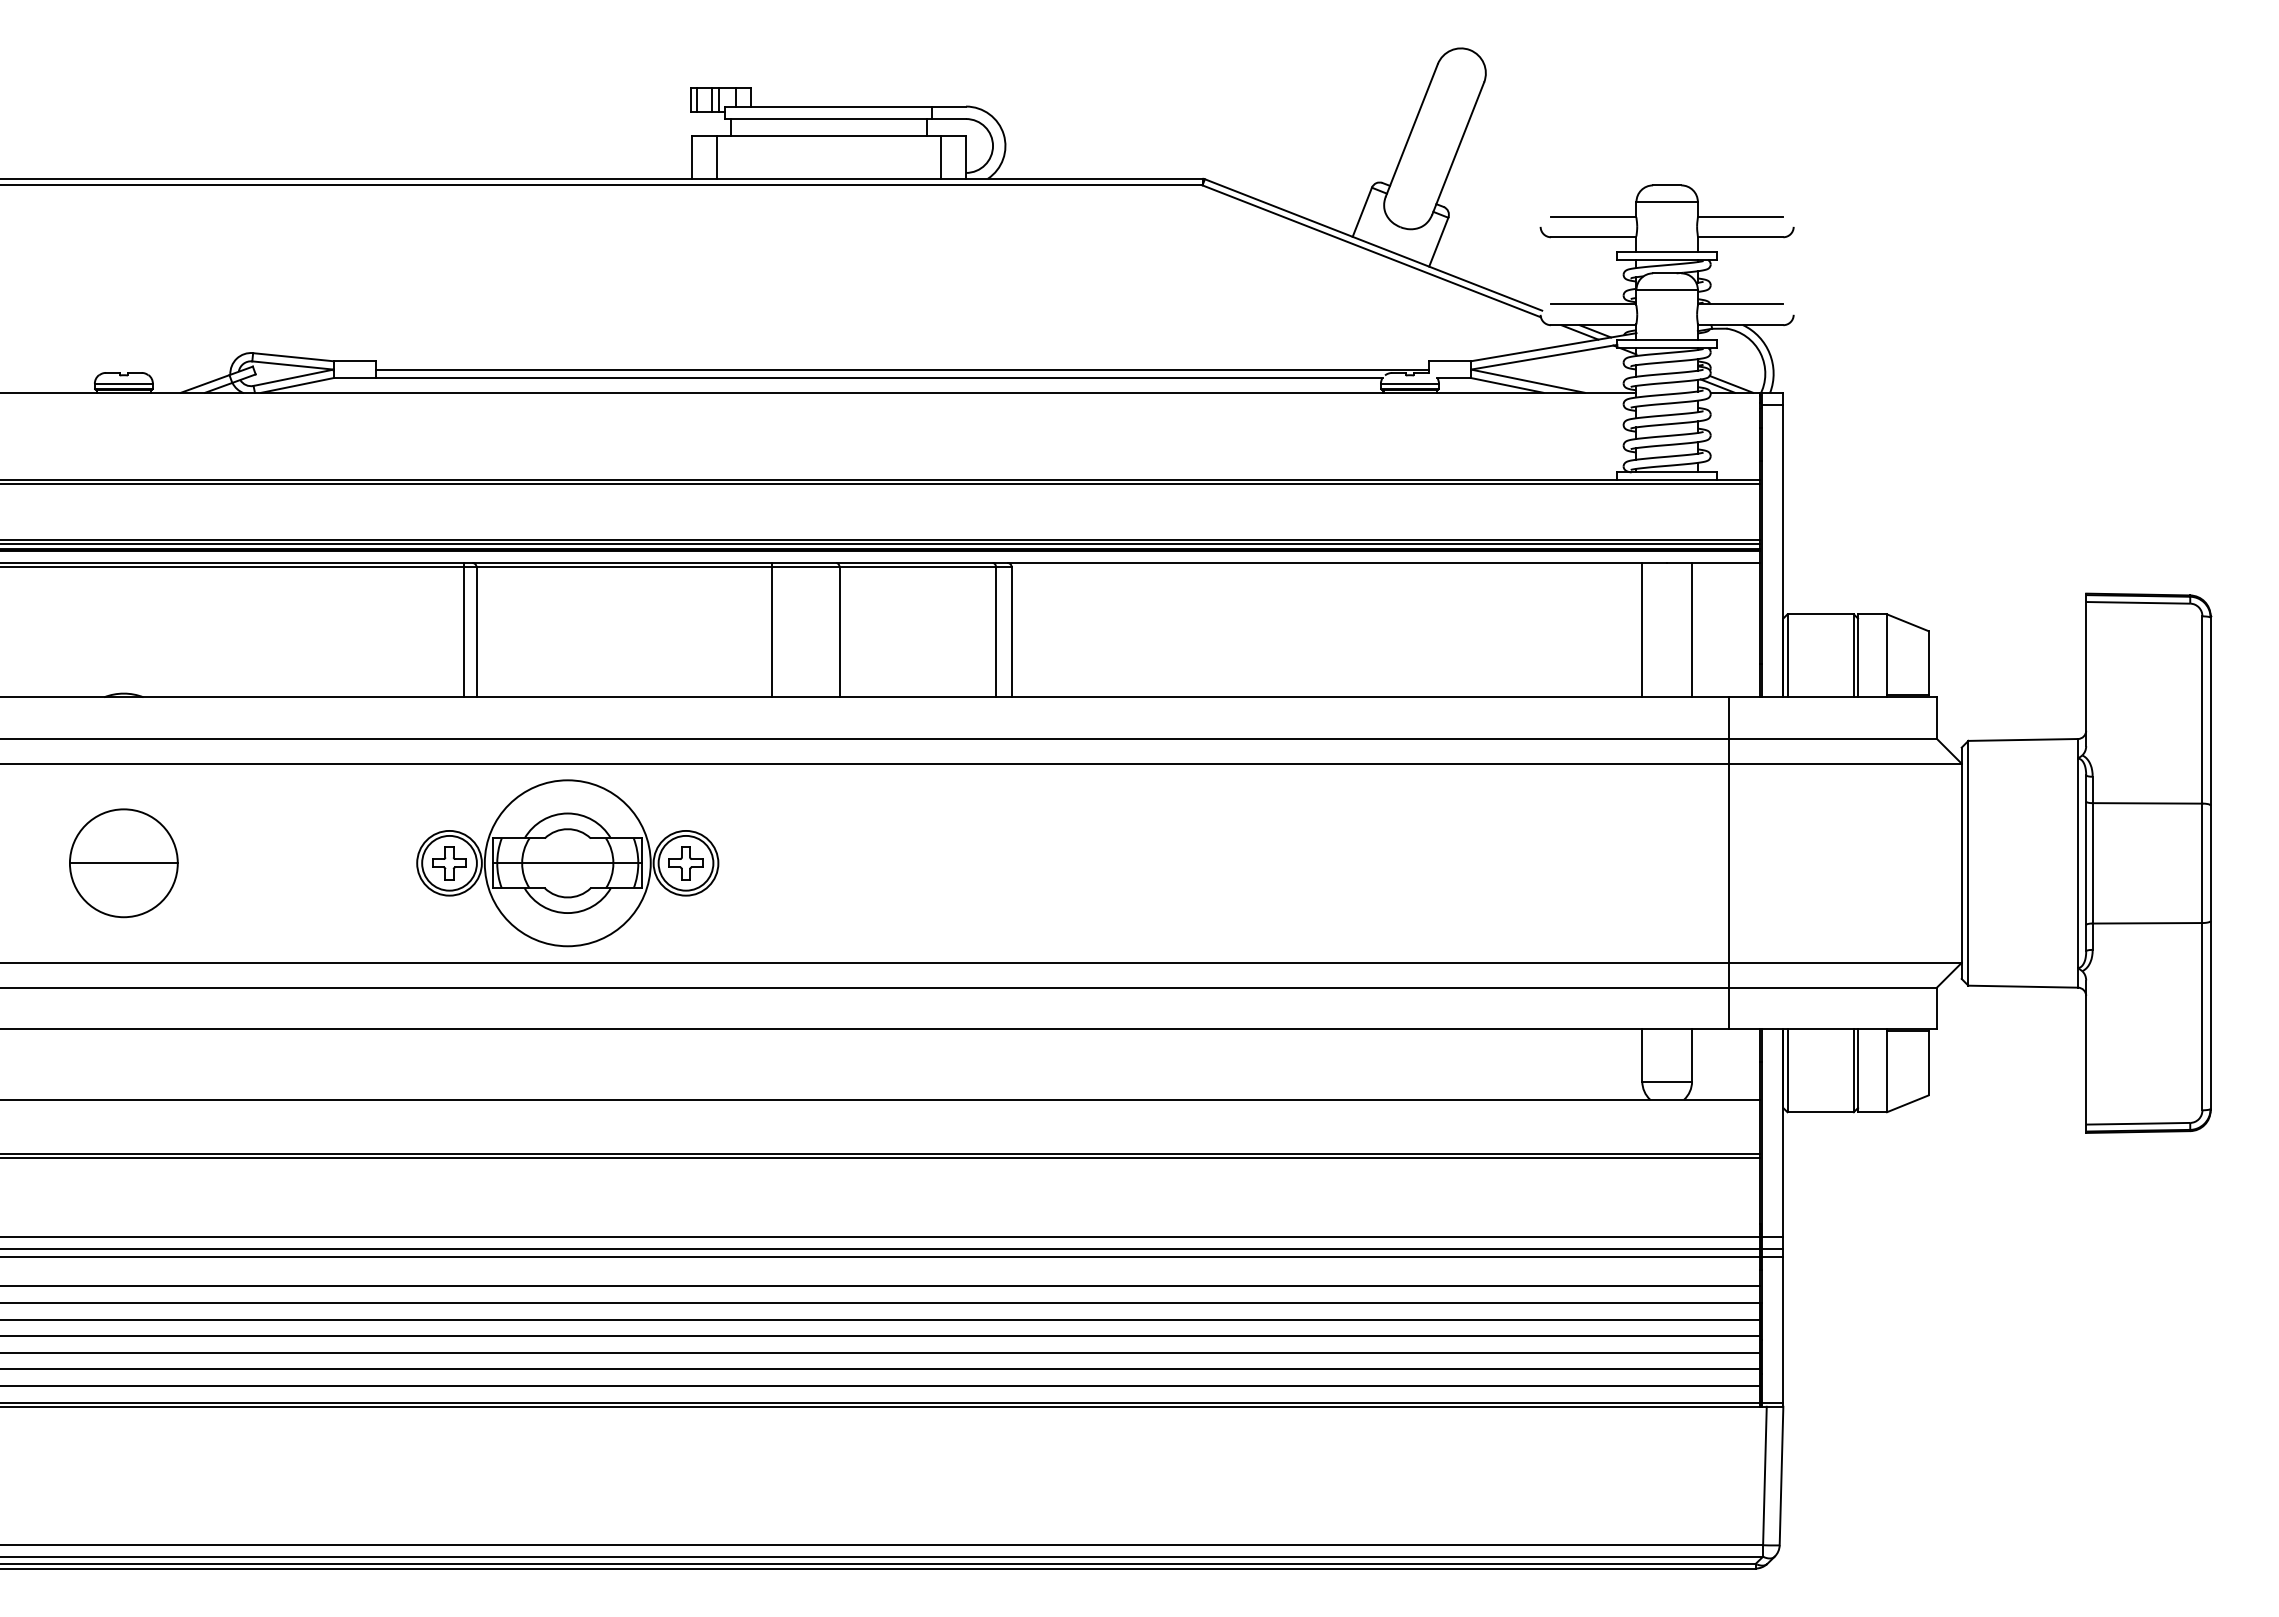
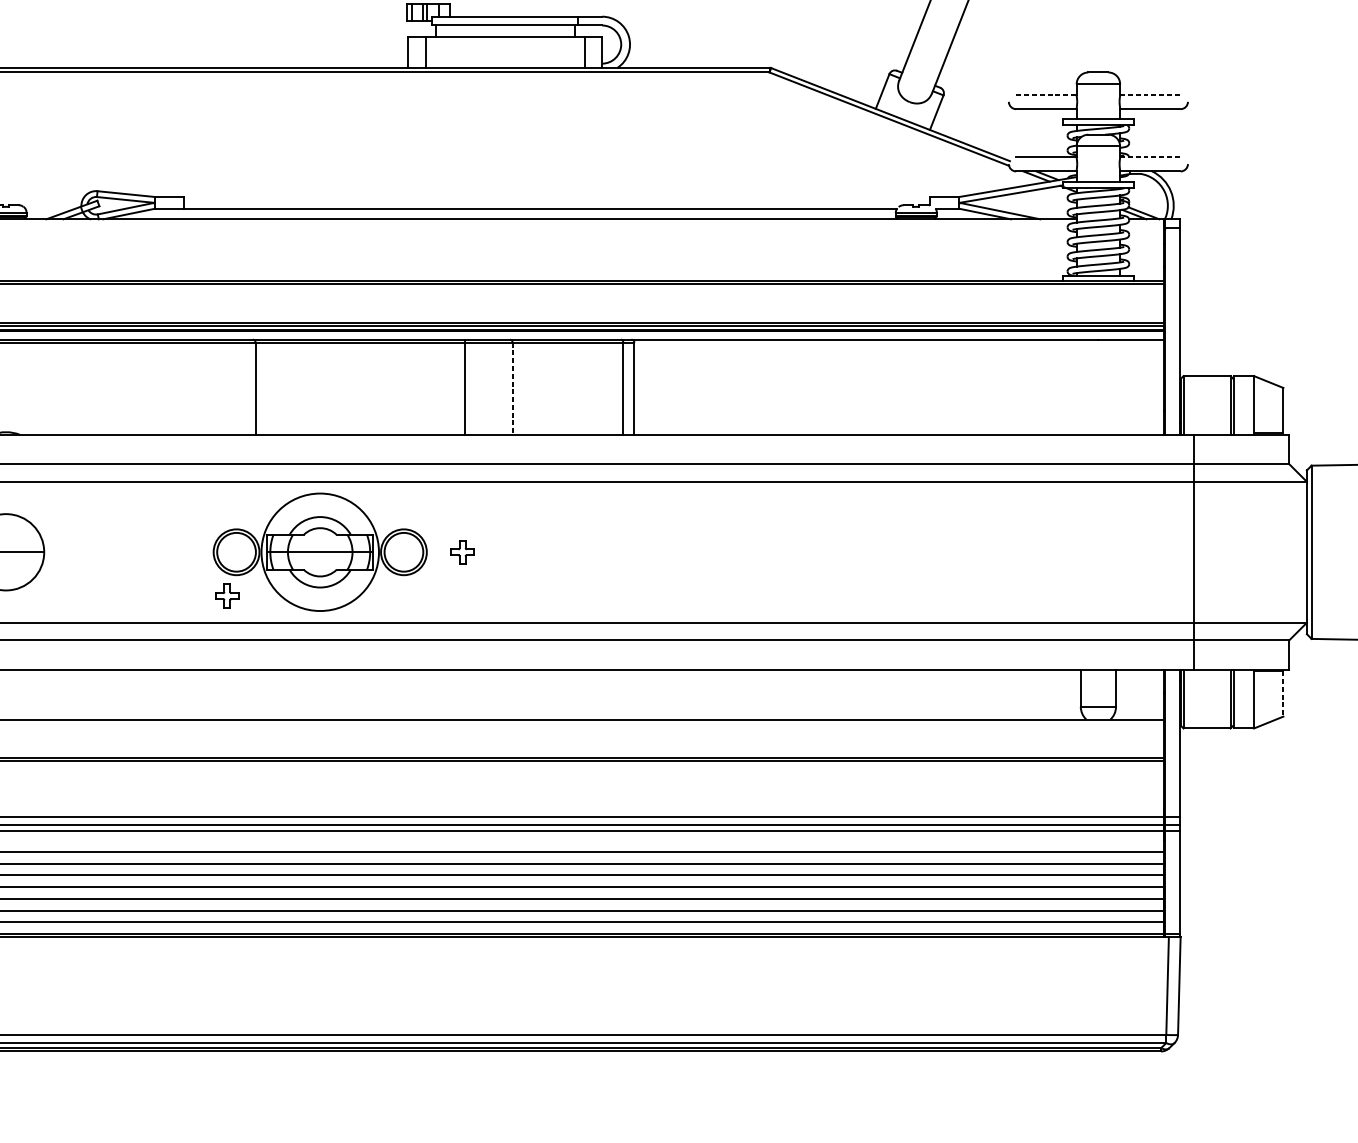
line: (1593, 216) -> (1046, 94), solid -> dashed
line: (1740, 216) -> (1150, 94), solid -> dashed
line: (1740, 304) -> (1150, 156), solid -> dashed
line: (902, 369) -> (557, 202), removed
line: (464, 629) -> (247, 386), removed
line: (1642, 629) -> (1080, 386), removed
line: (1692, 629) -> (1116, 386), removed
line: (839, 632) -> (512, 388), solid -> dashed
part: (449, 863) -> (227, 596), moved
part: (685, 863) -> (462, 552), moved
line: (1729, 863) -> (1194, 552), moved
line: (1928, 1063) -> (1283, 693), solid -> dashed

